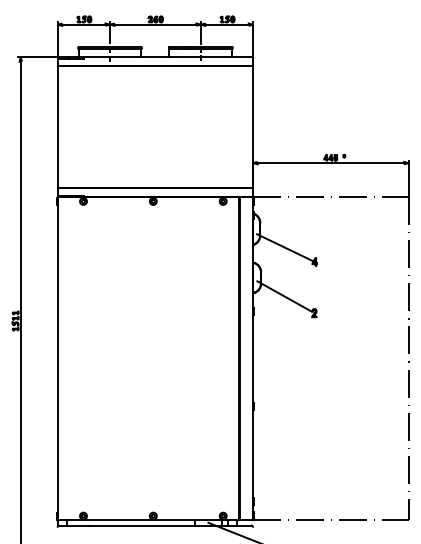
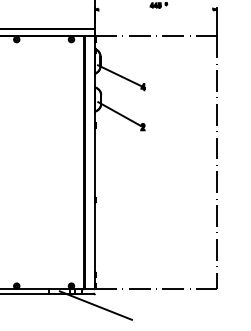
line: (330, 163) -> (155, 9), removed

